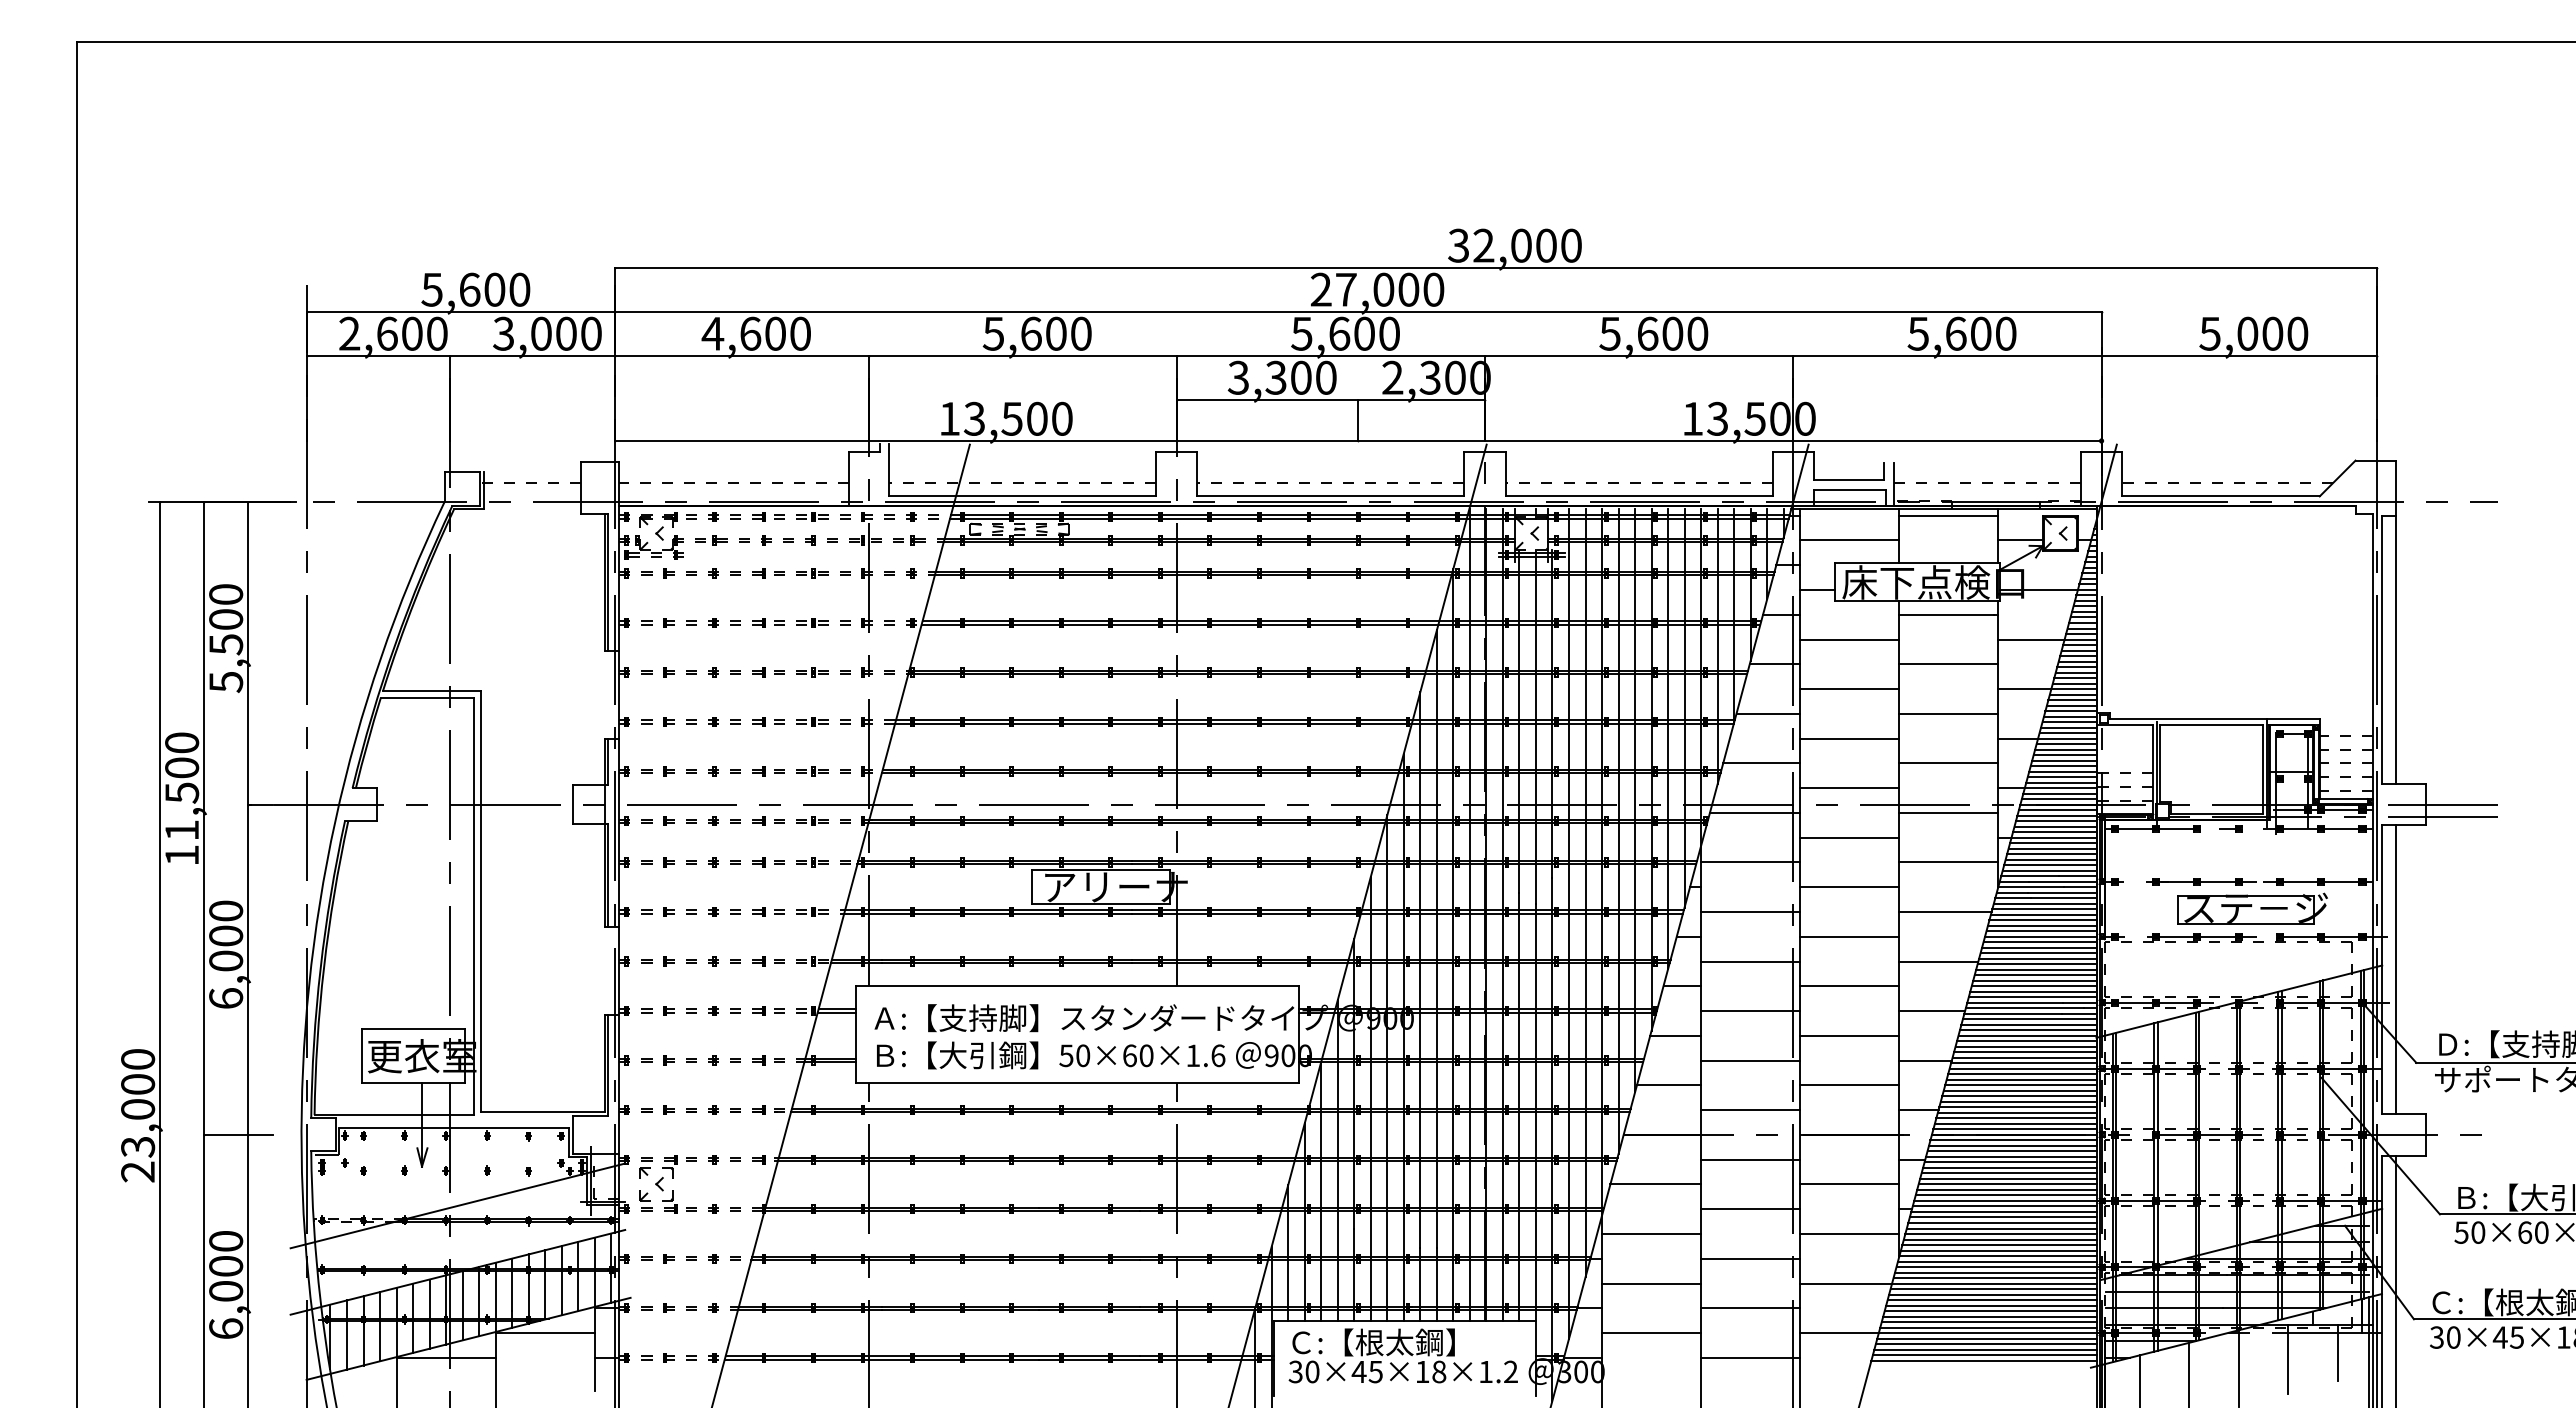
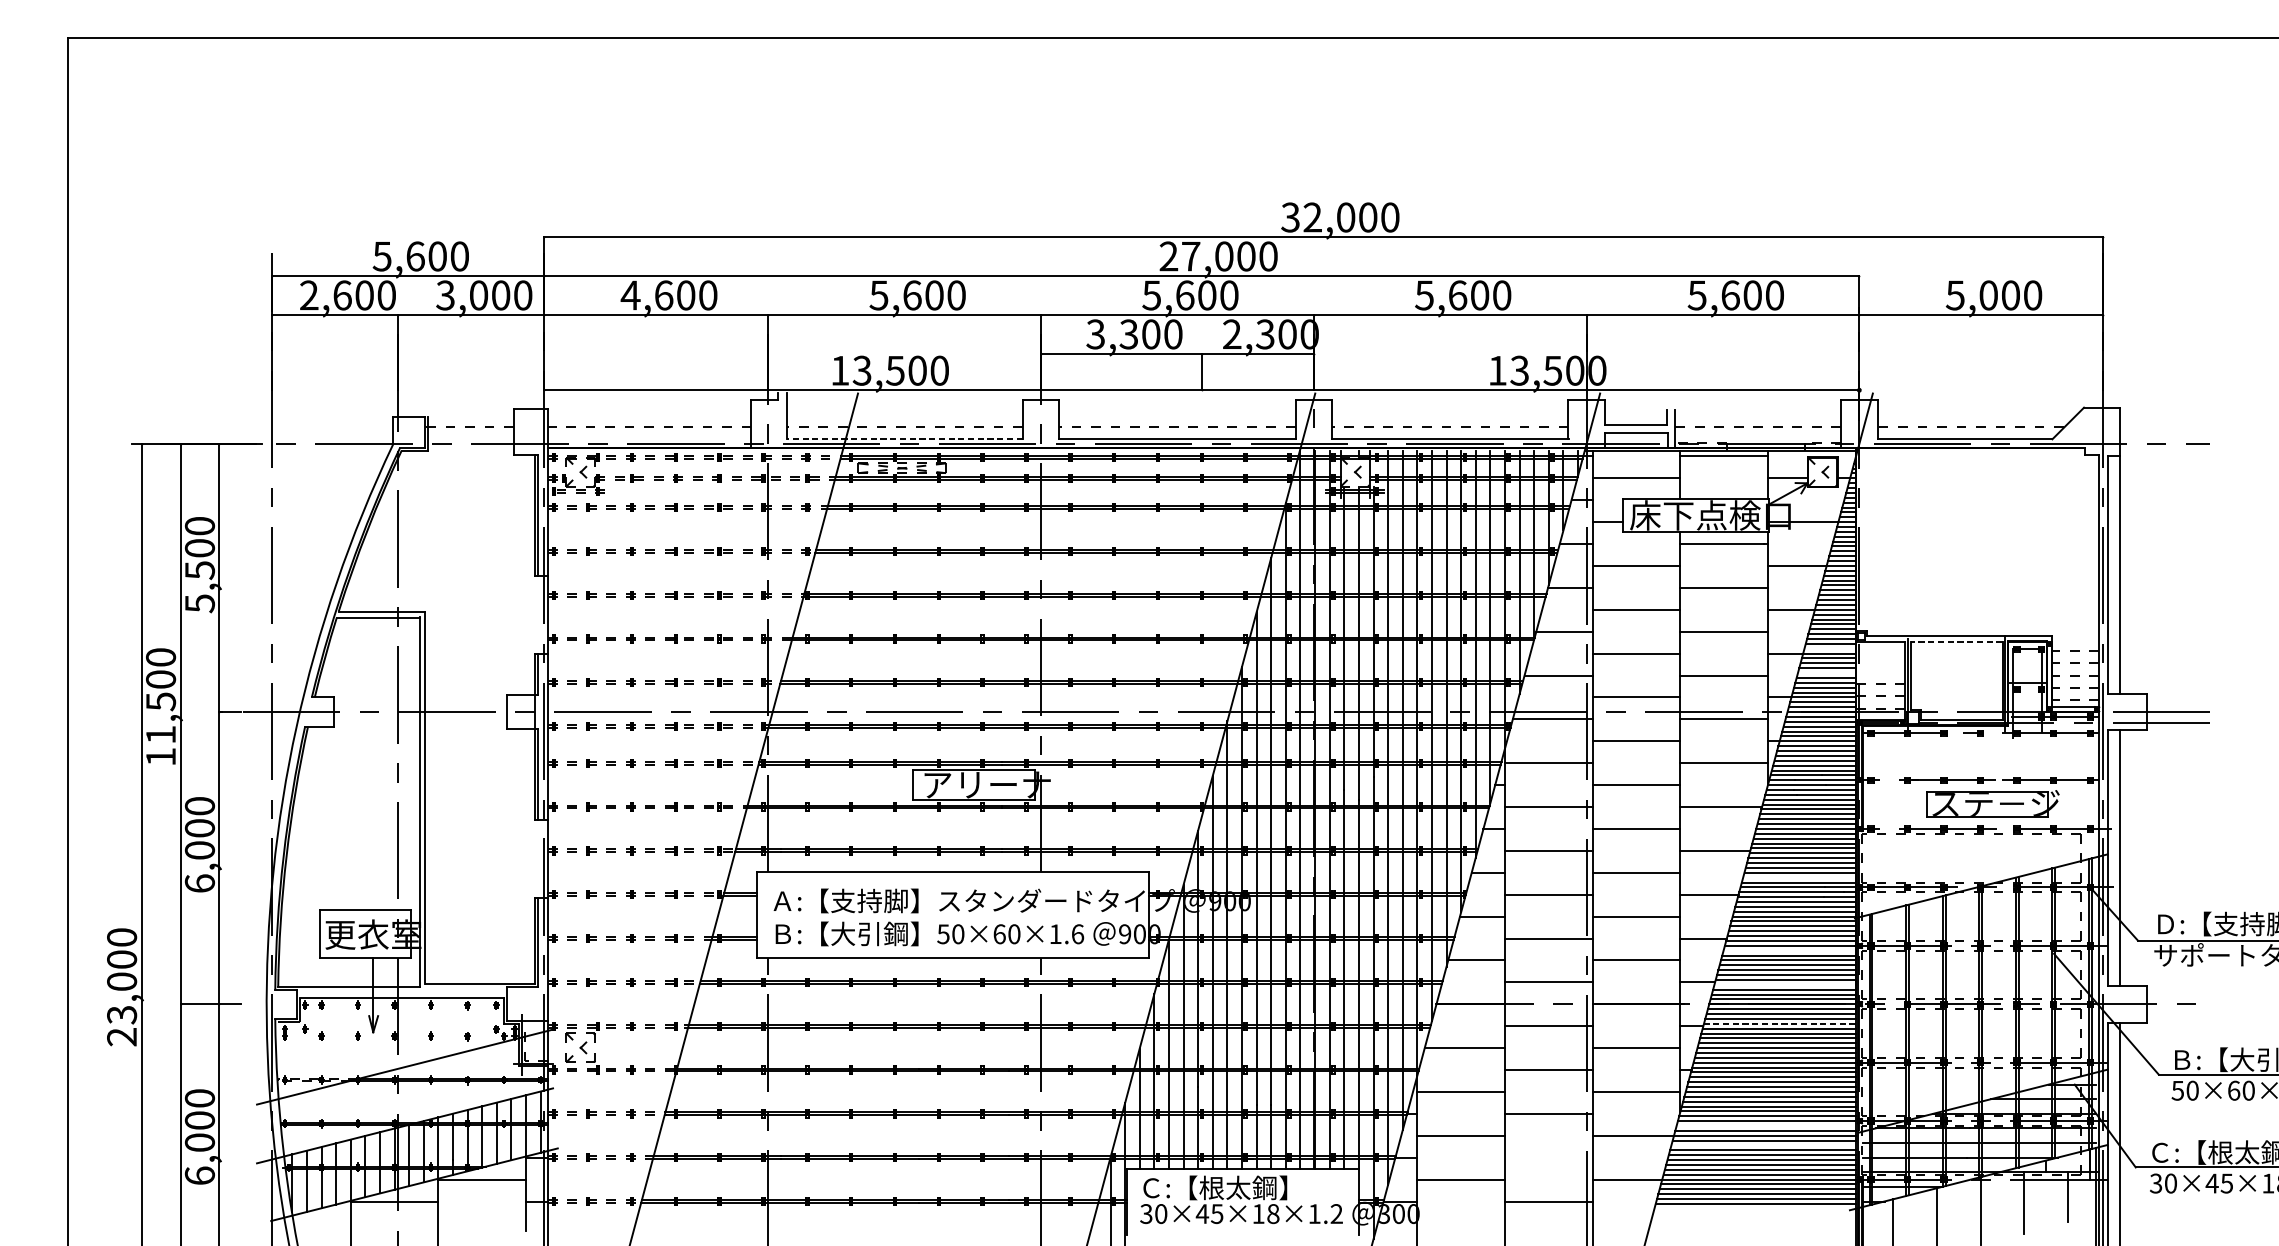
line: (1022, 496) -> (904, 439), solid -> dashed
line: (2211, 725) -> (1956, 642), solid -> dashed
line: (2068, 733) -> (1830, 649), removed
line: (2064, 760) -> (1826, 672), removed
line: (2033, 991) -> (1799, 877), removed
line: (2022, 1074) -> (1789, 950), removed
line: (2017, 1112) -> (1784, 984), removed
line: (2011, 1156) -> (1779, 1023), solid -> dashed
line: (1996, 1272) -> (1766, 1126), removed
line: (1993, 1294) -> (1763, 1145), removed
line: (1750, 1308) -> (1548, 1157), removed

